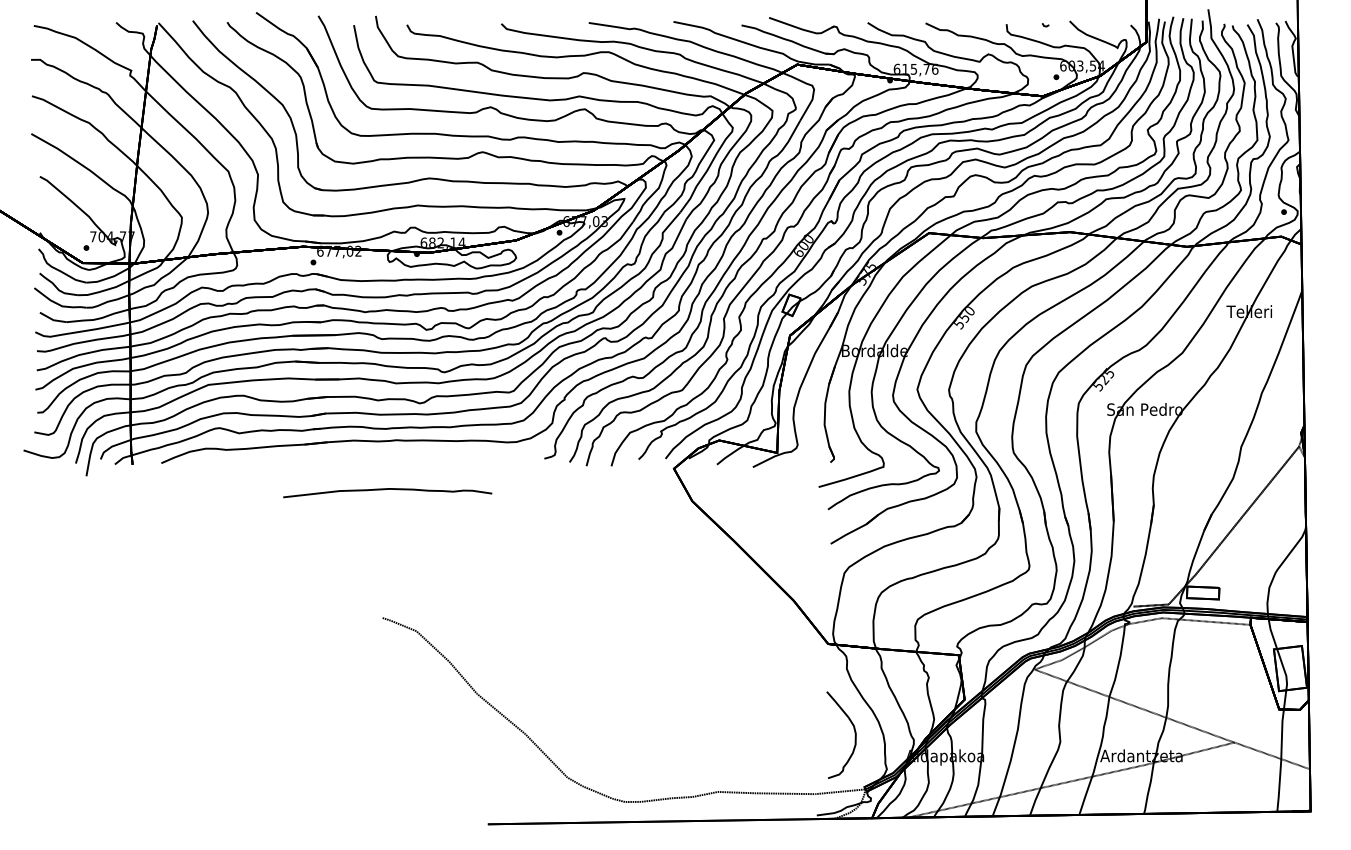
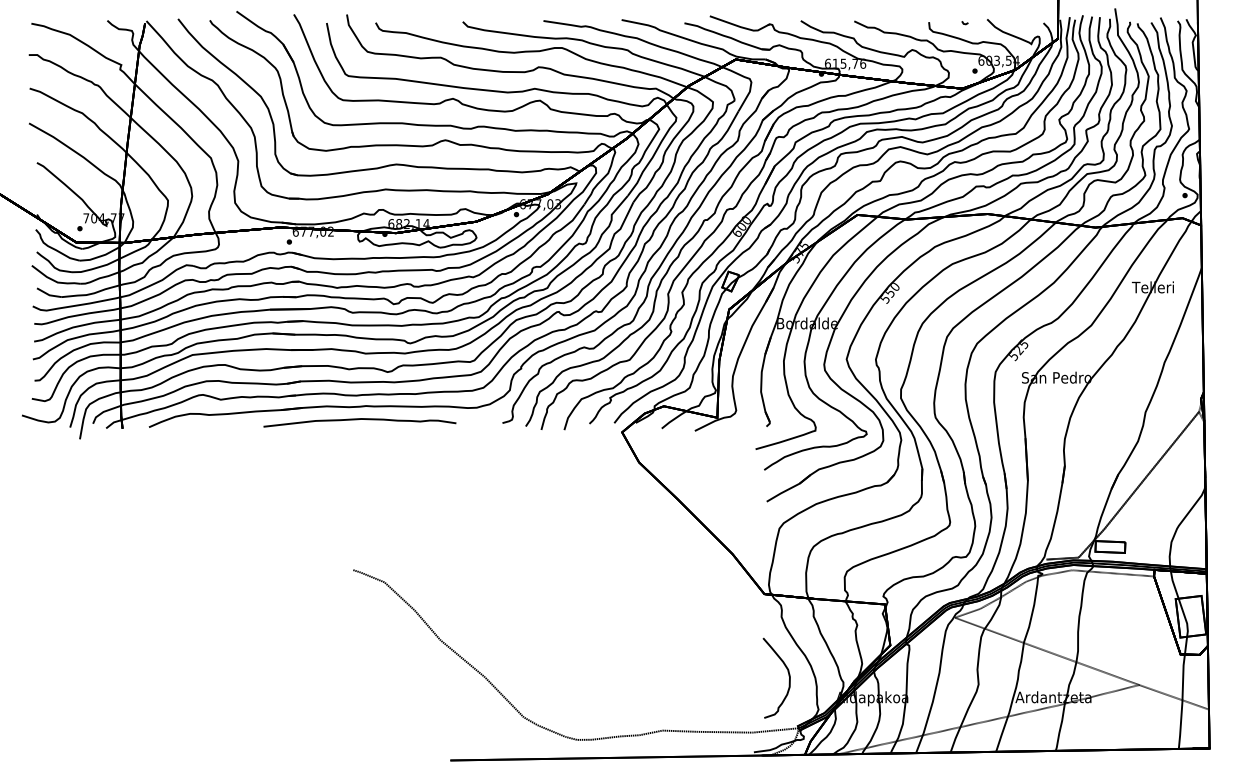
curve: (386, 490) -> (358, 420), moved

